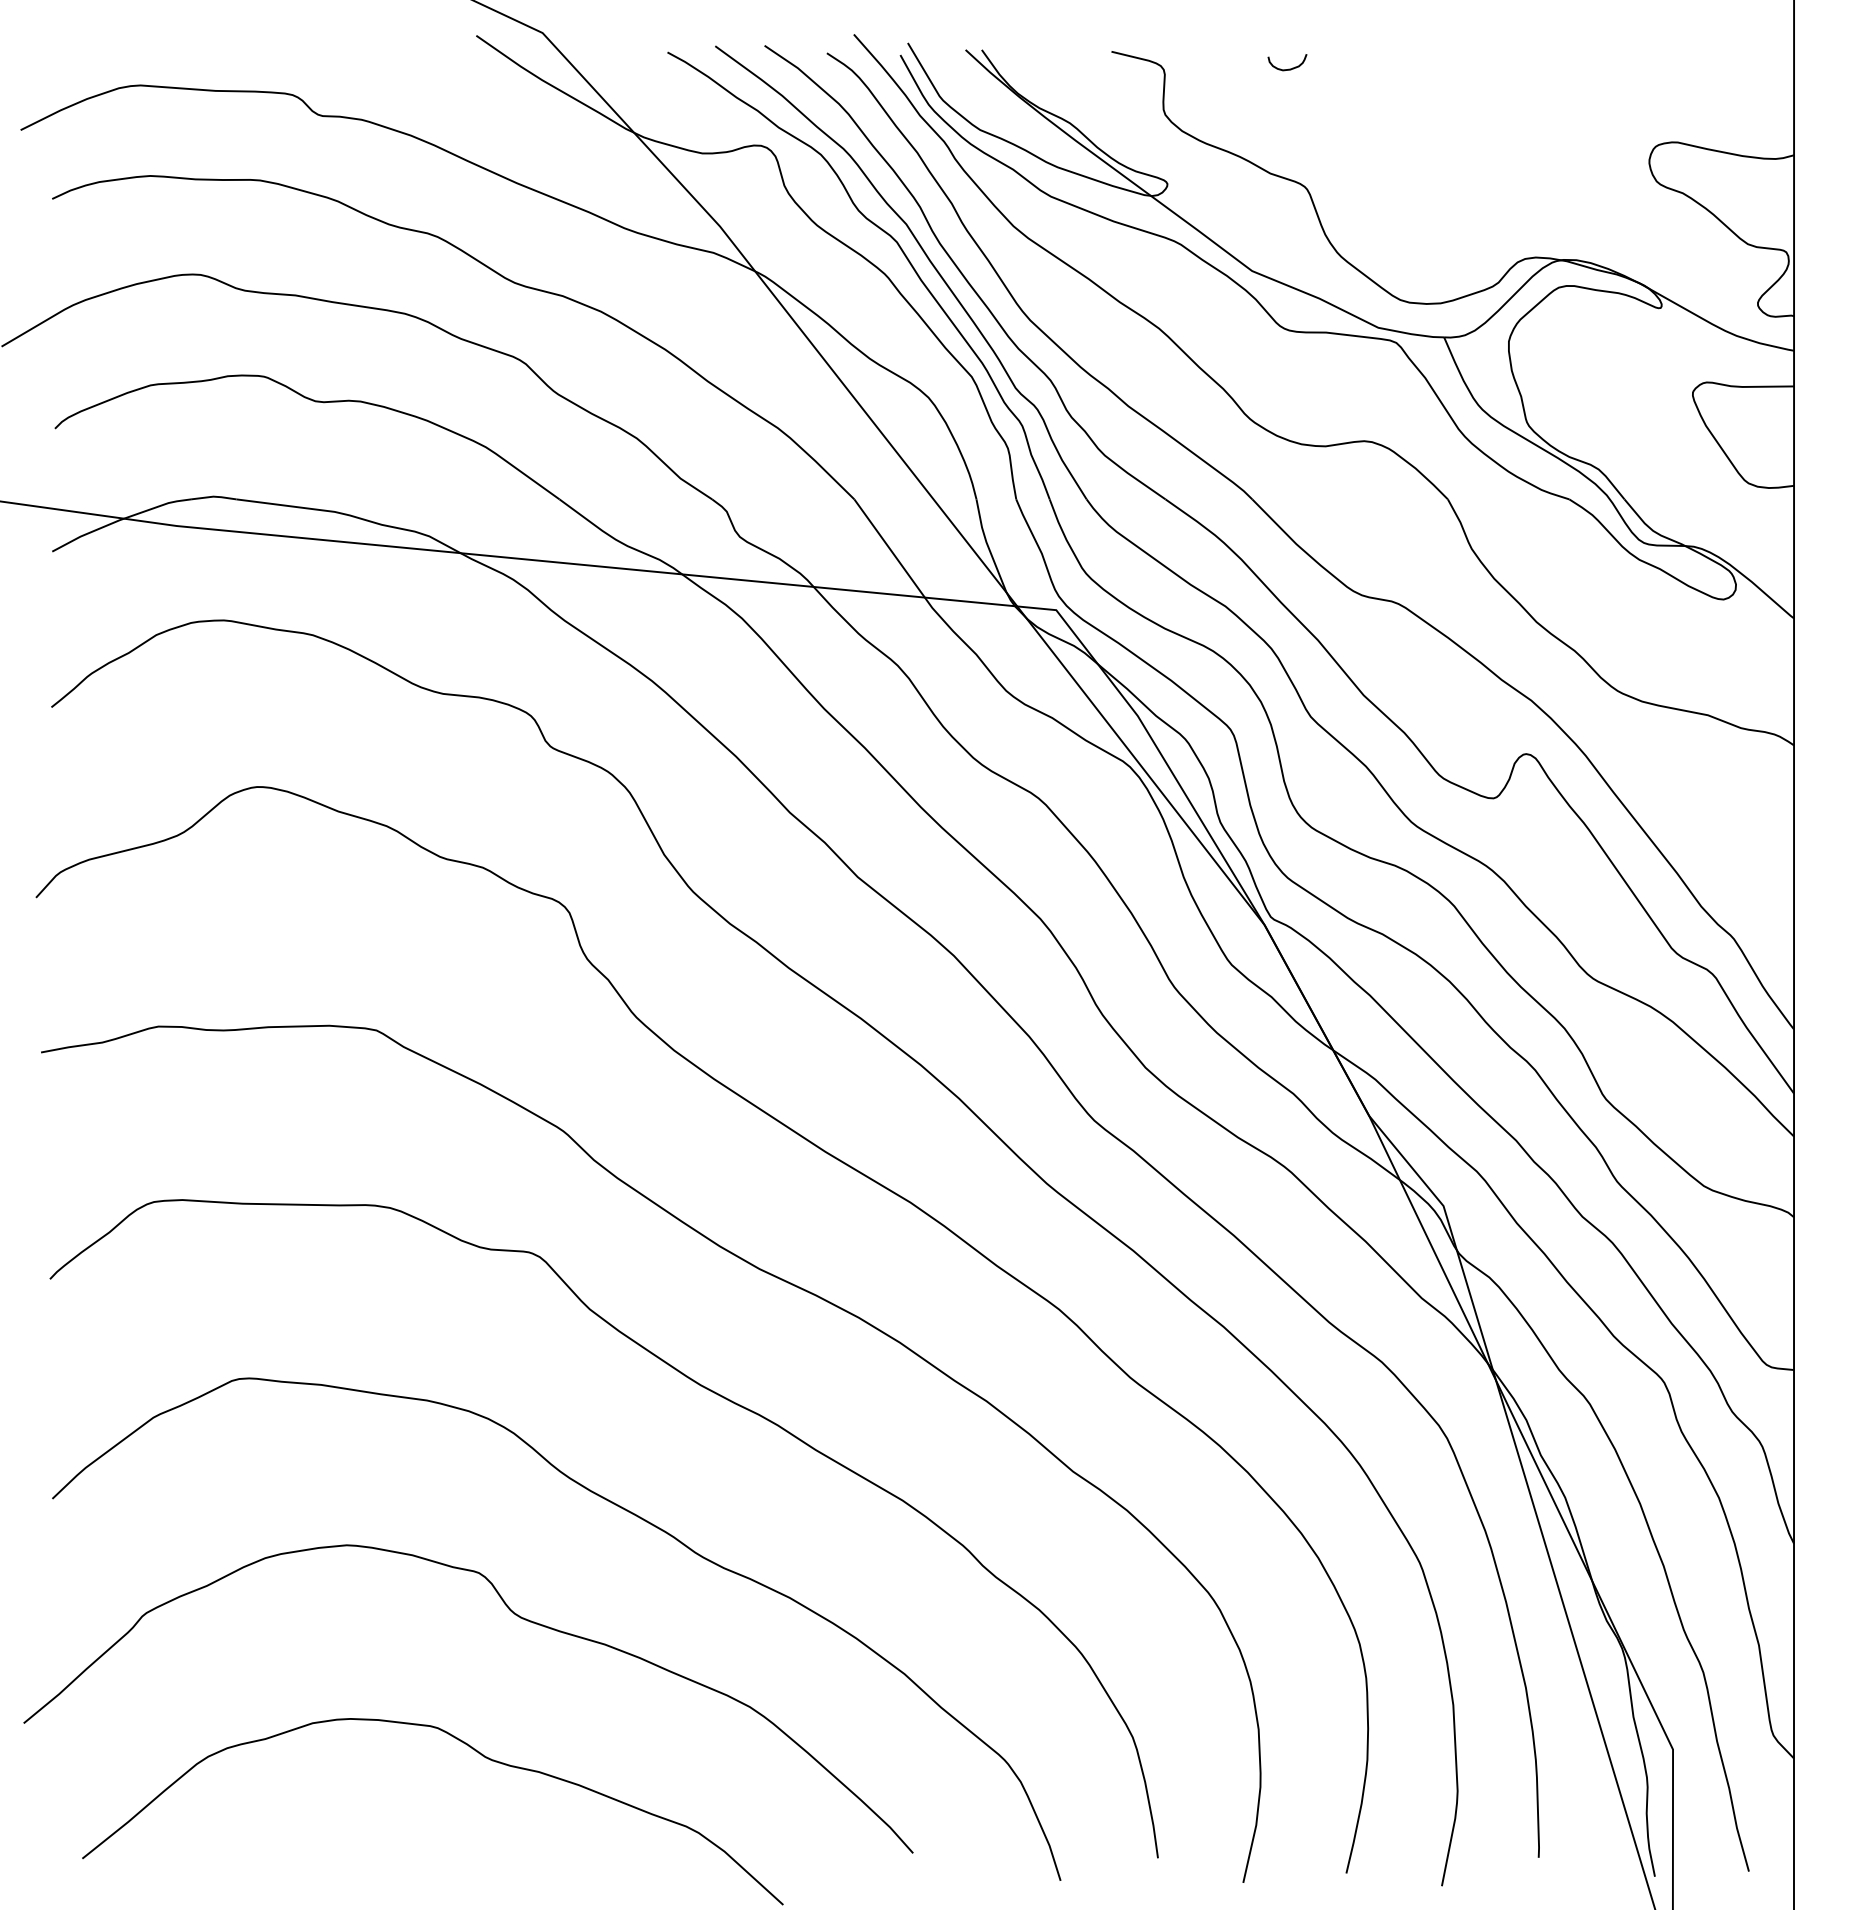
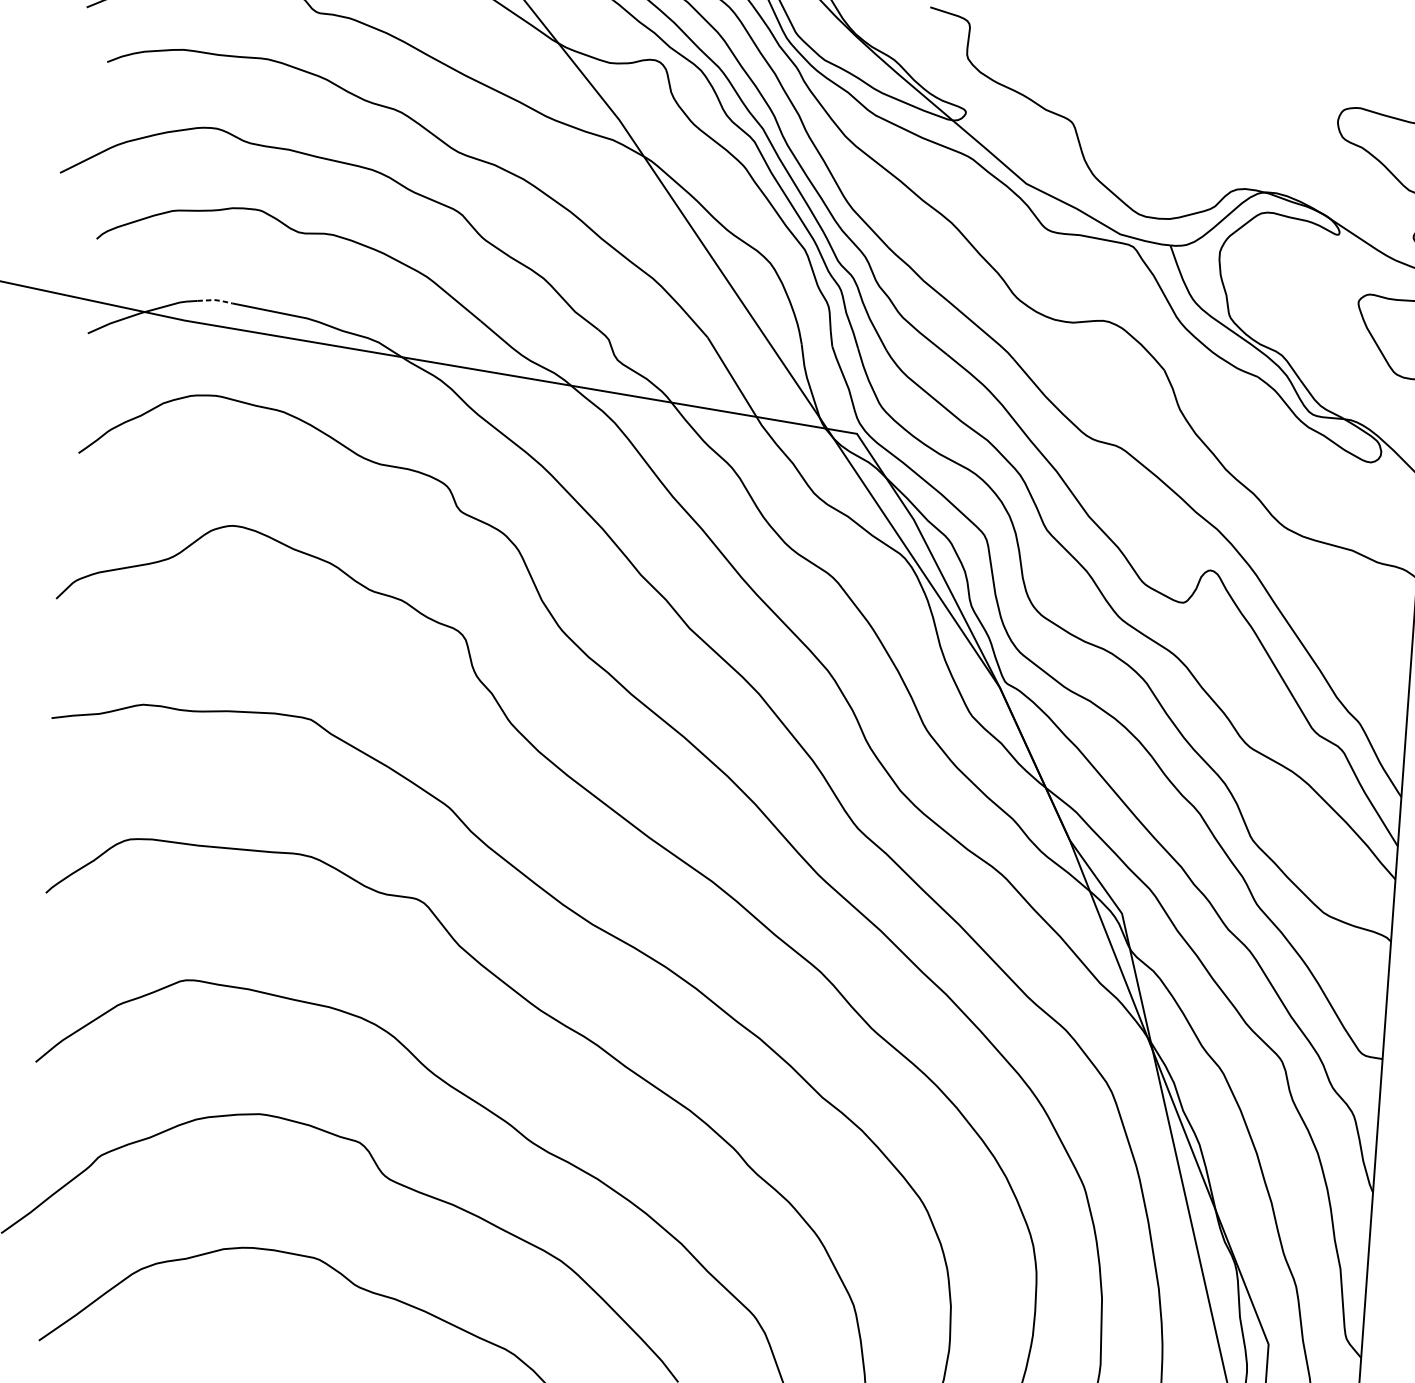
curve: (1288, 68) -> (1065, 29), removed
line: (214, 496) -> (215, 299), solid -> dashed

